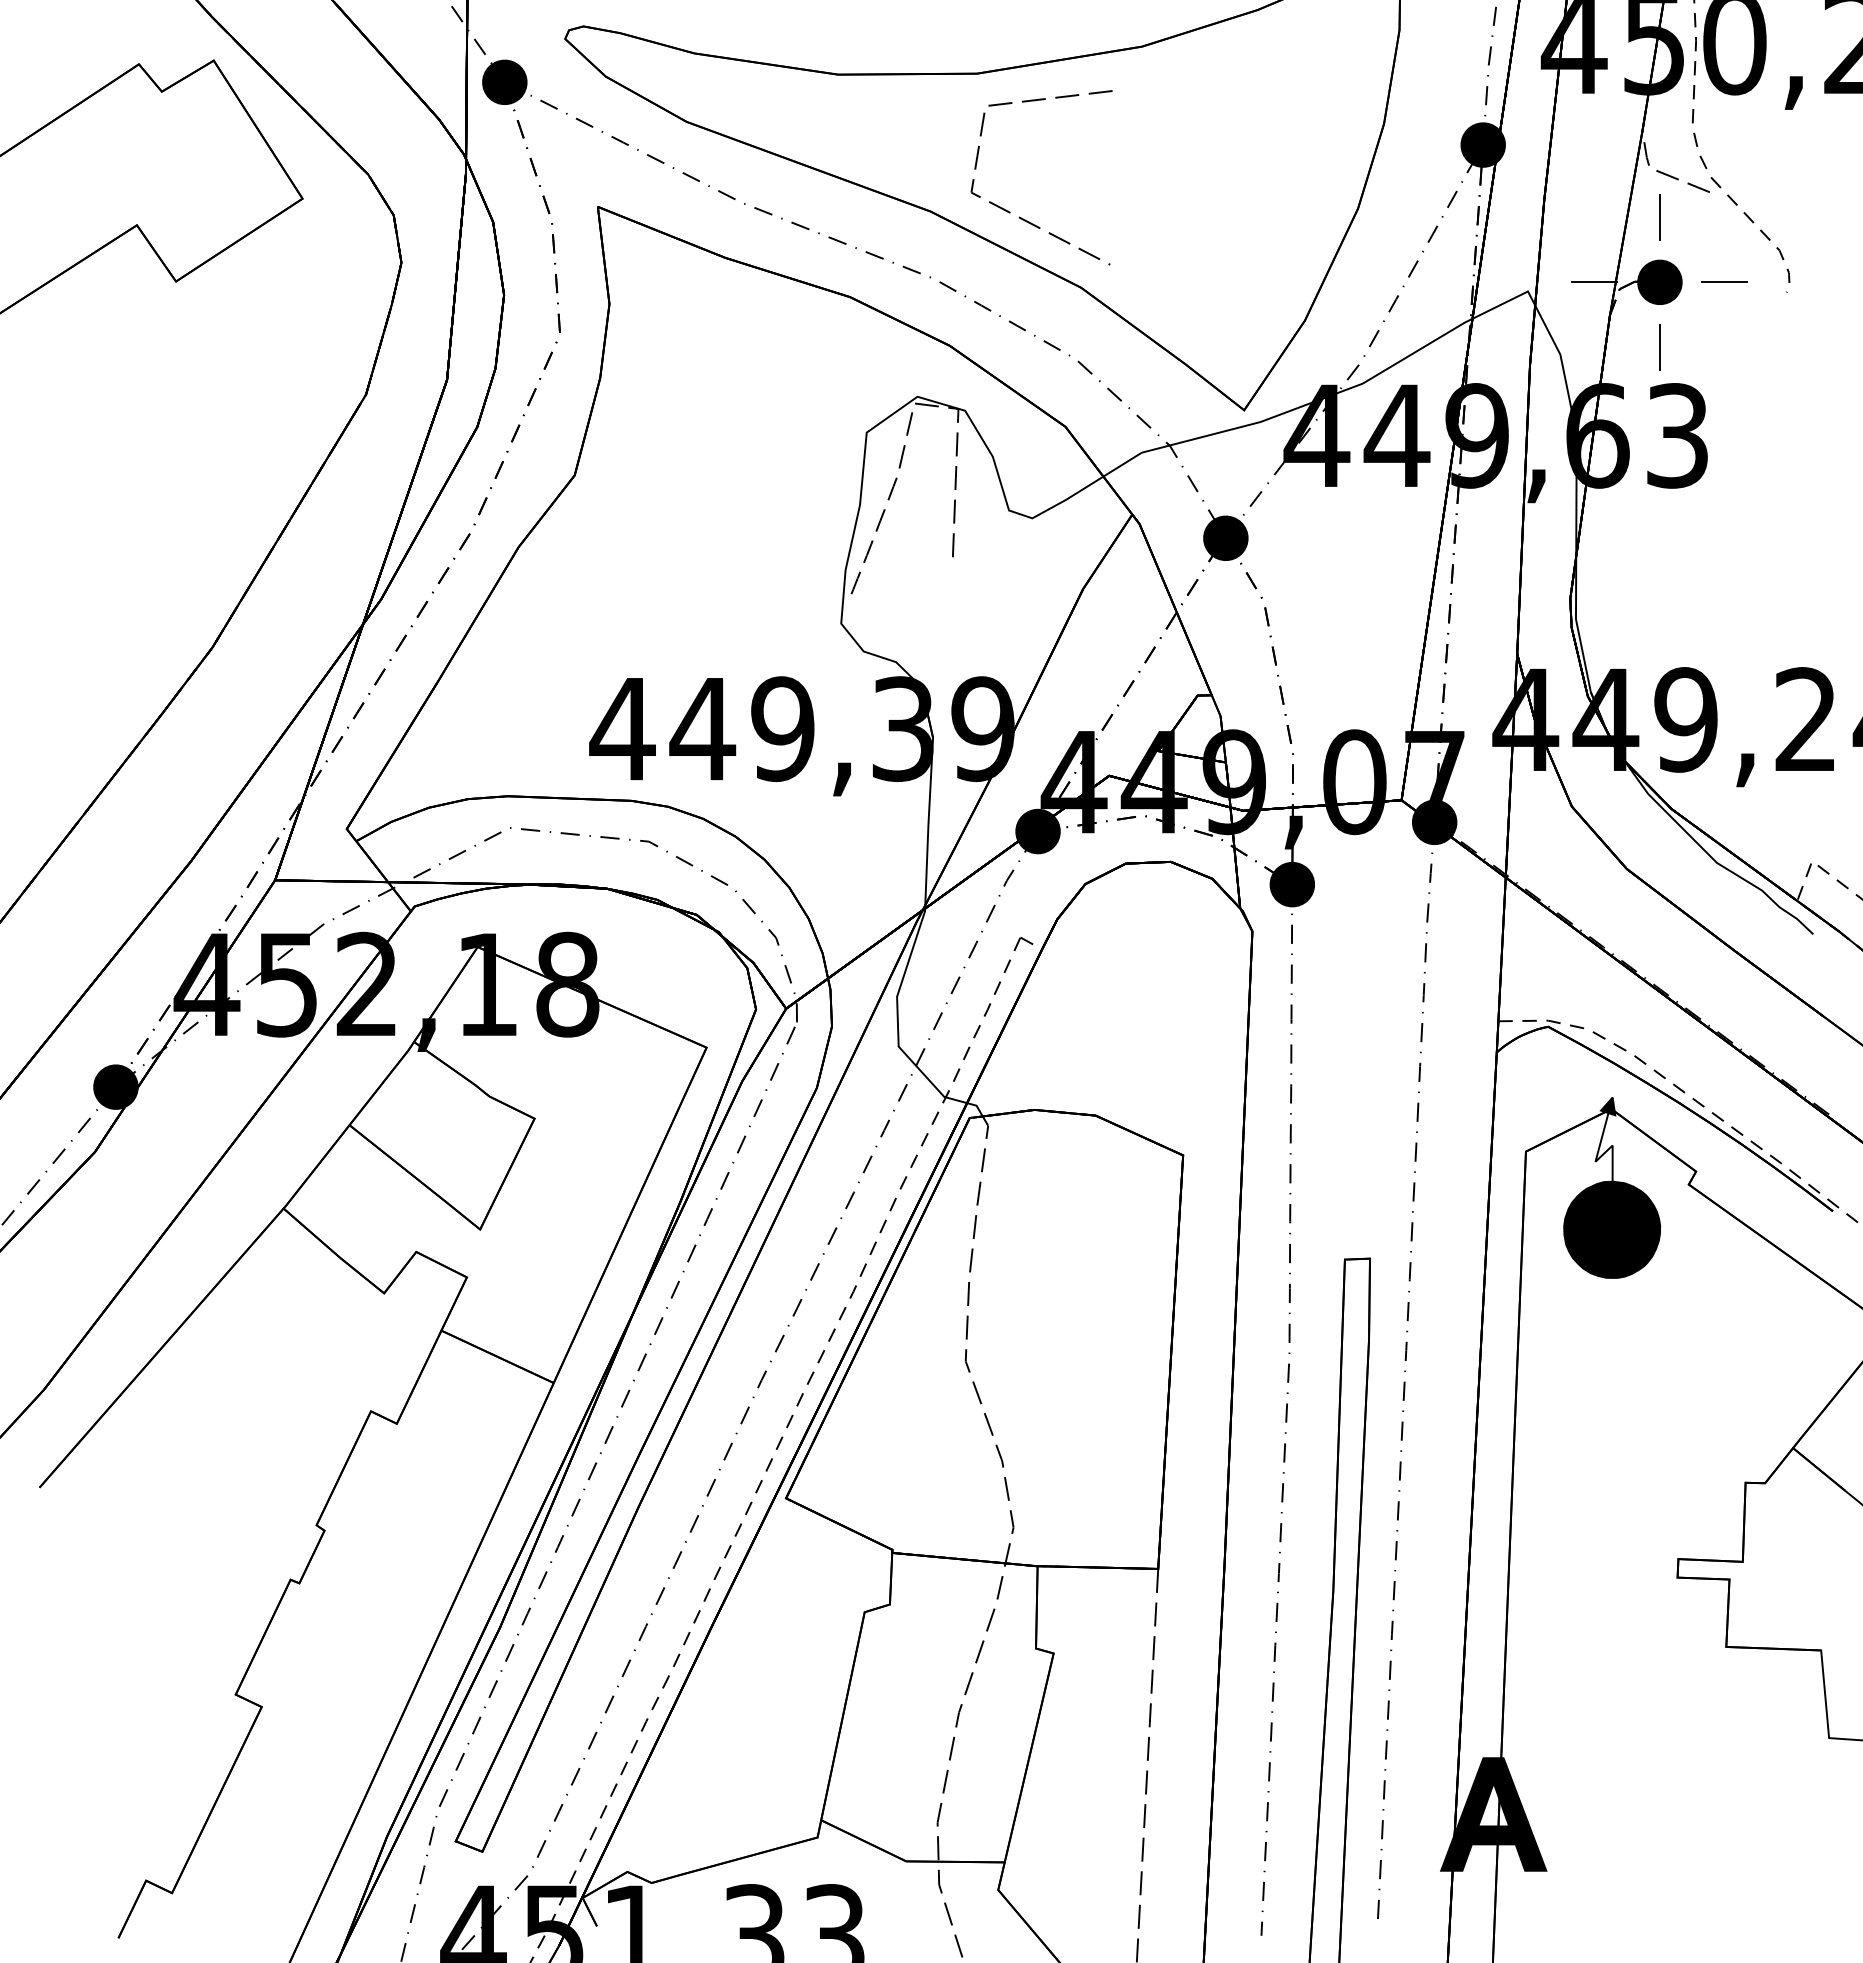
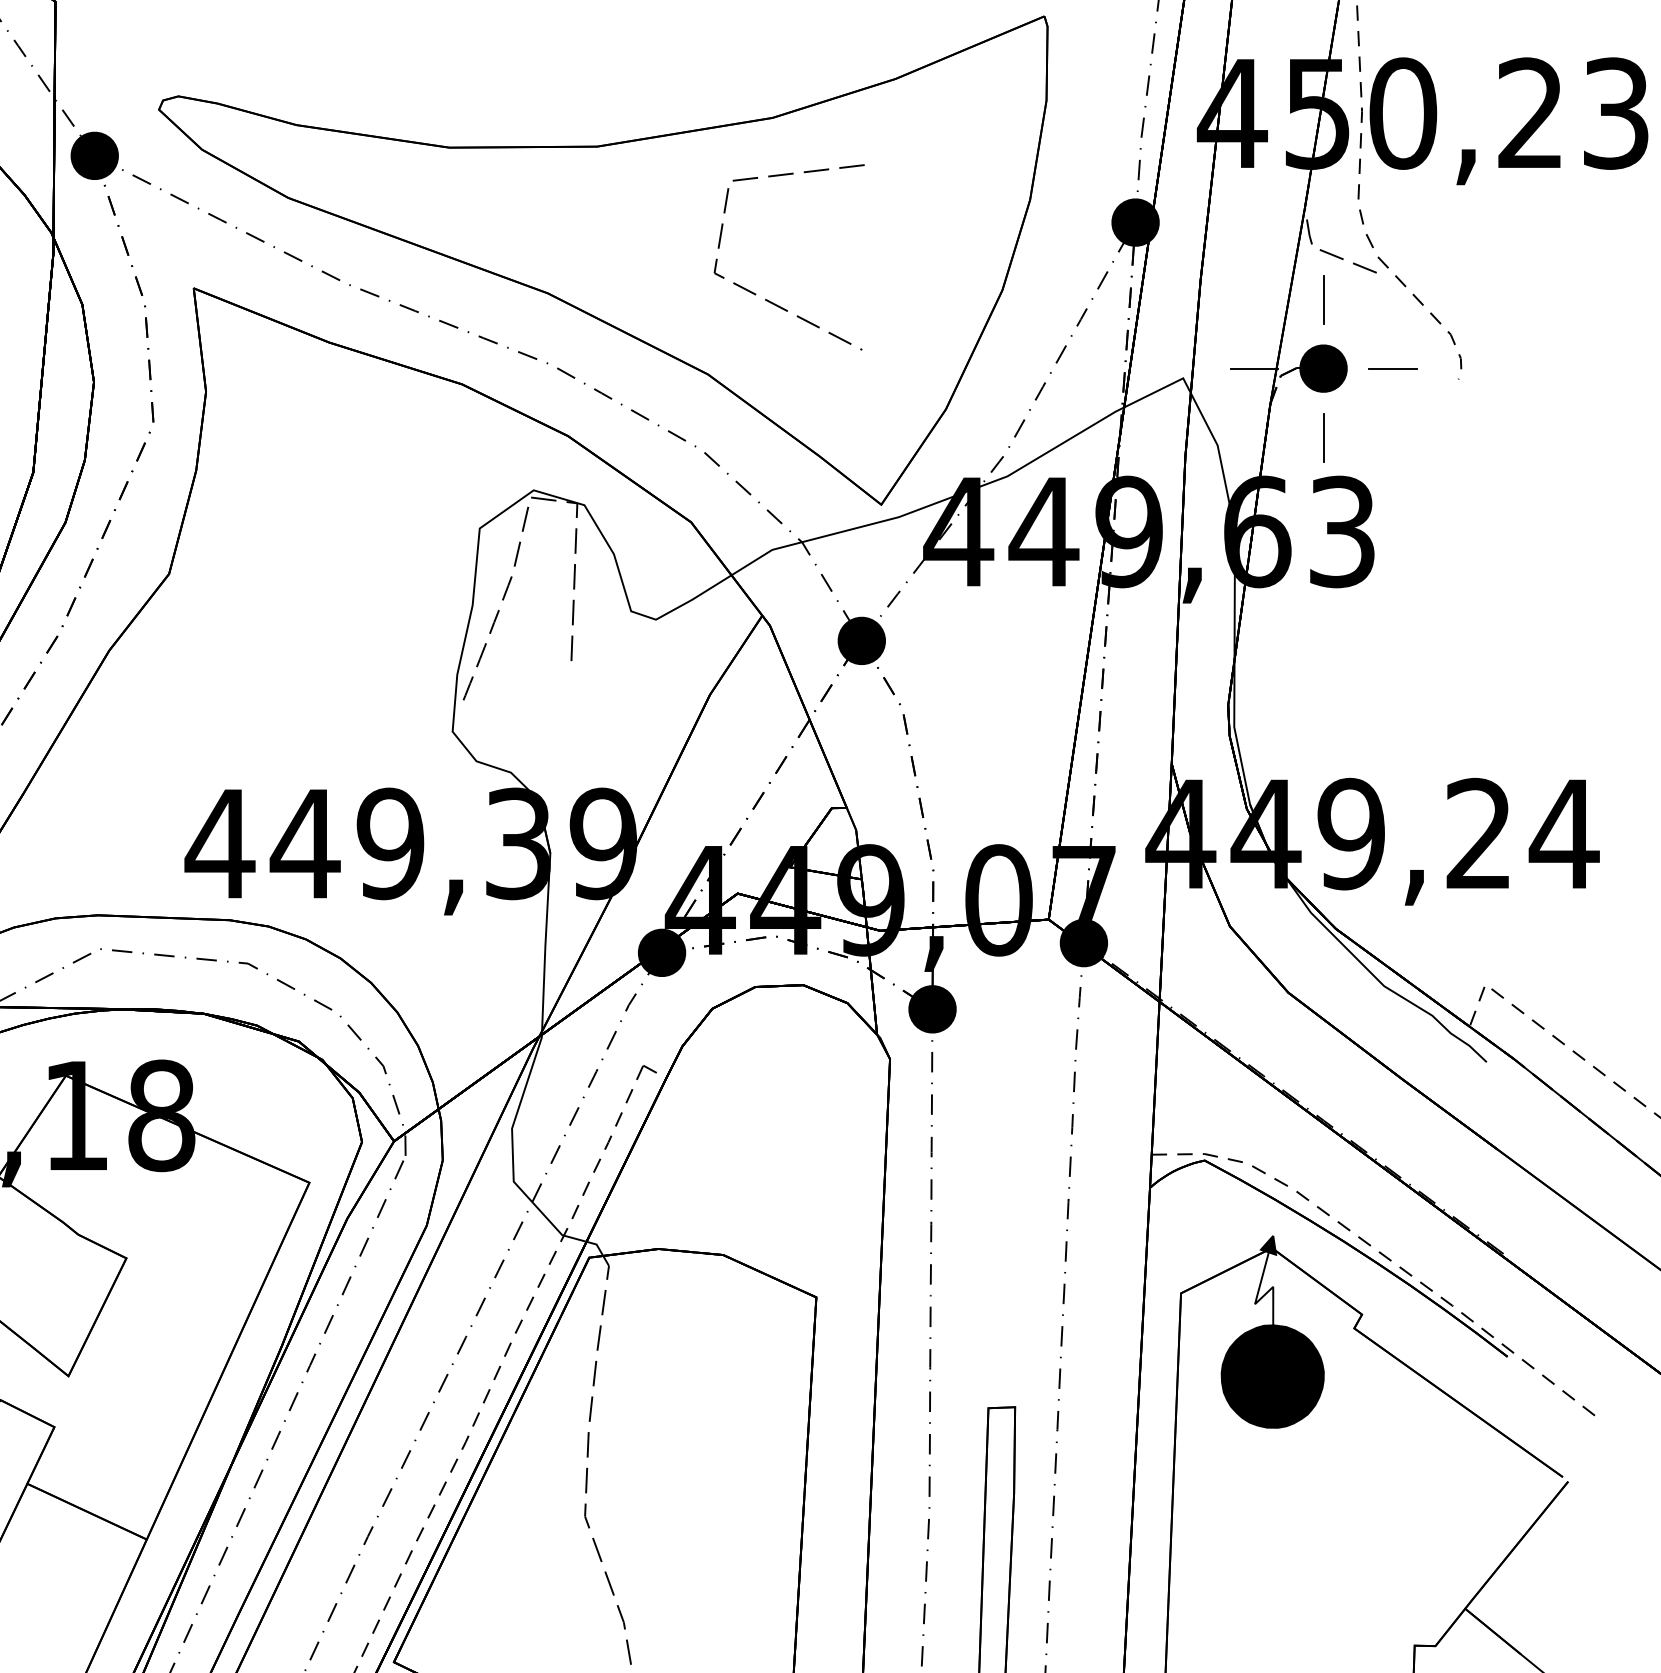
line: (1021, 217) -> (767, 299), moved

